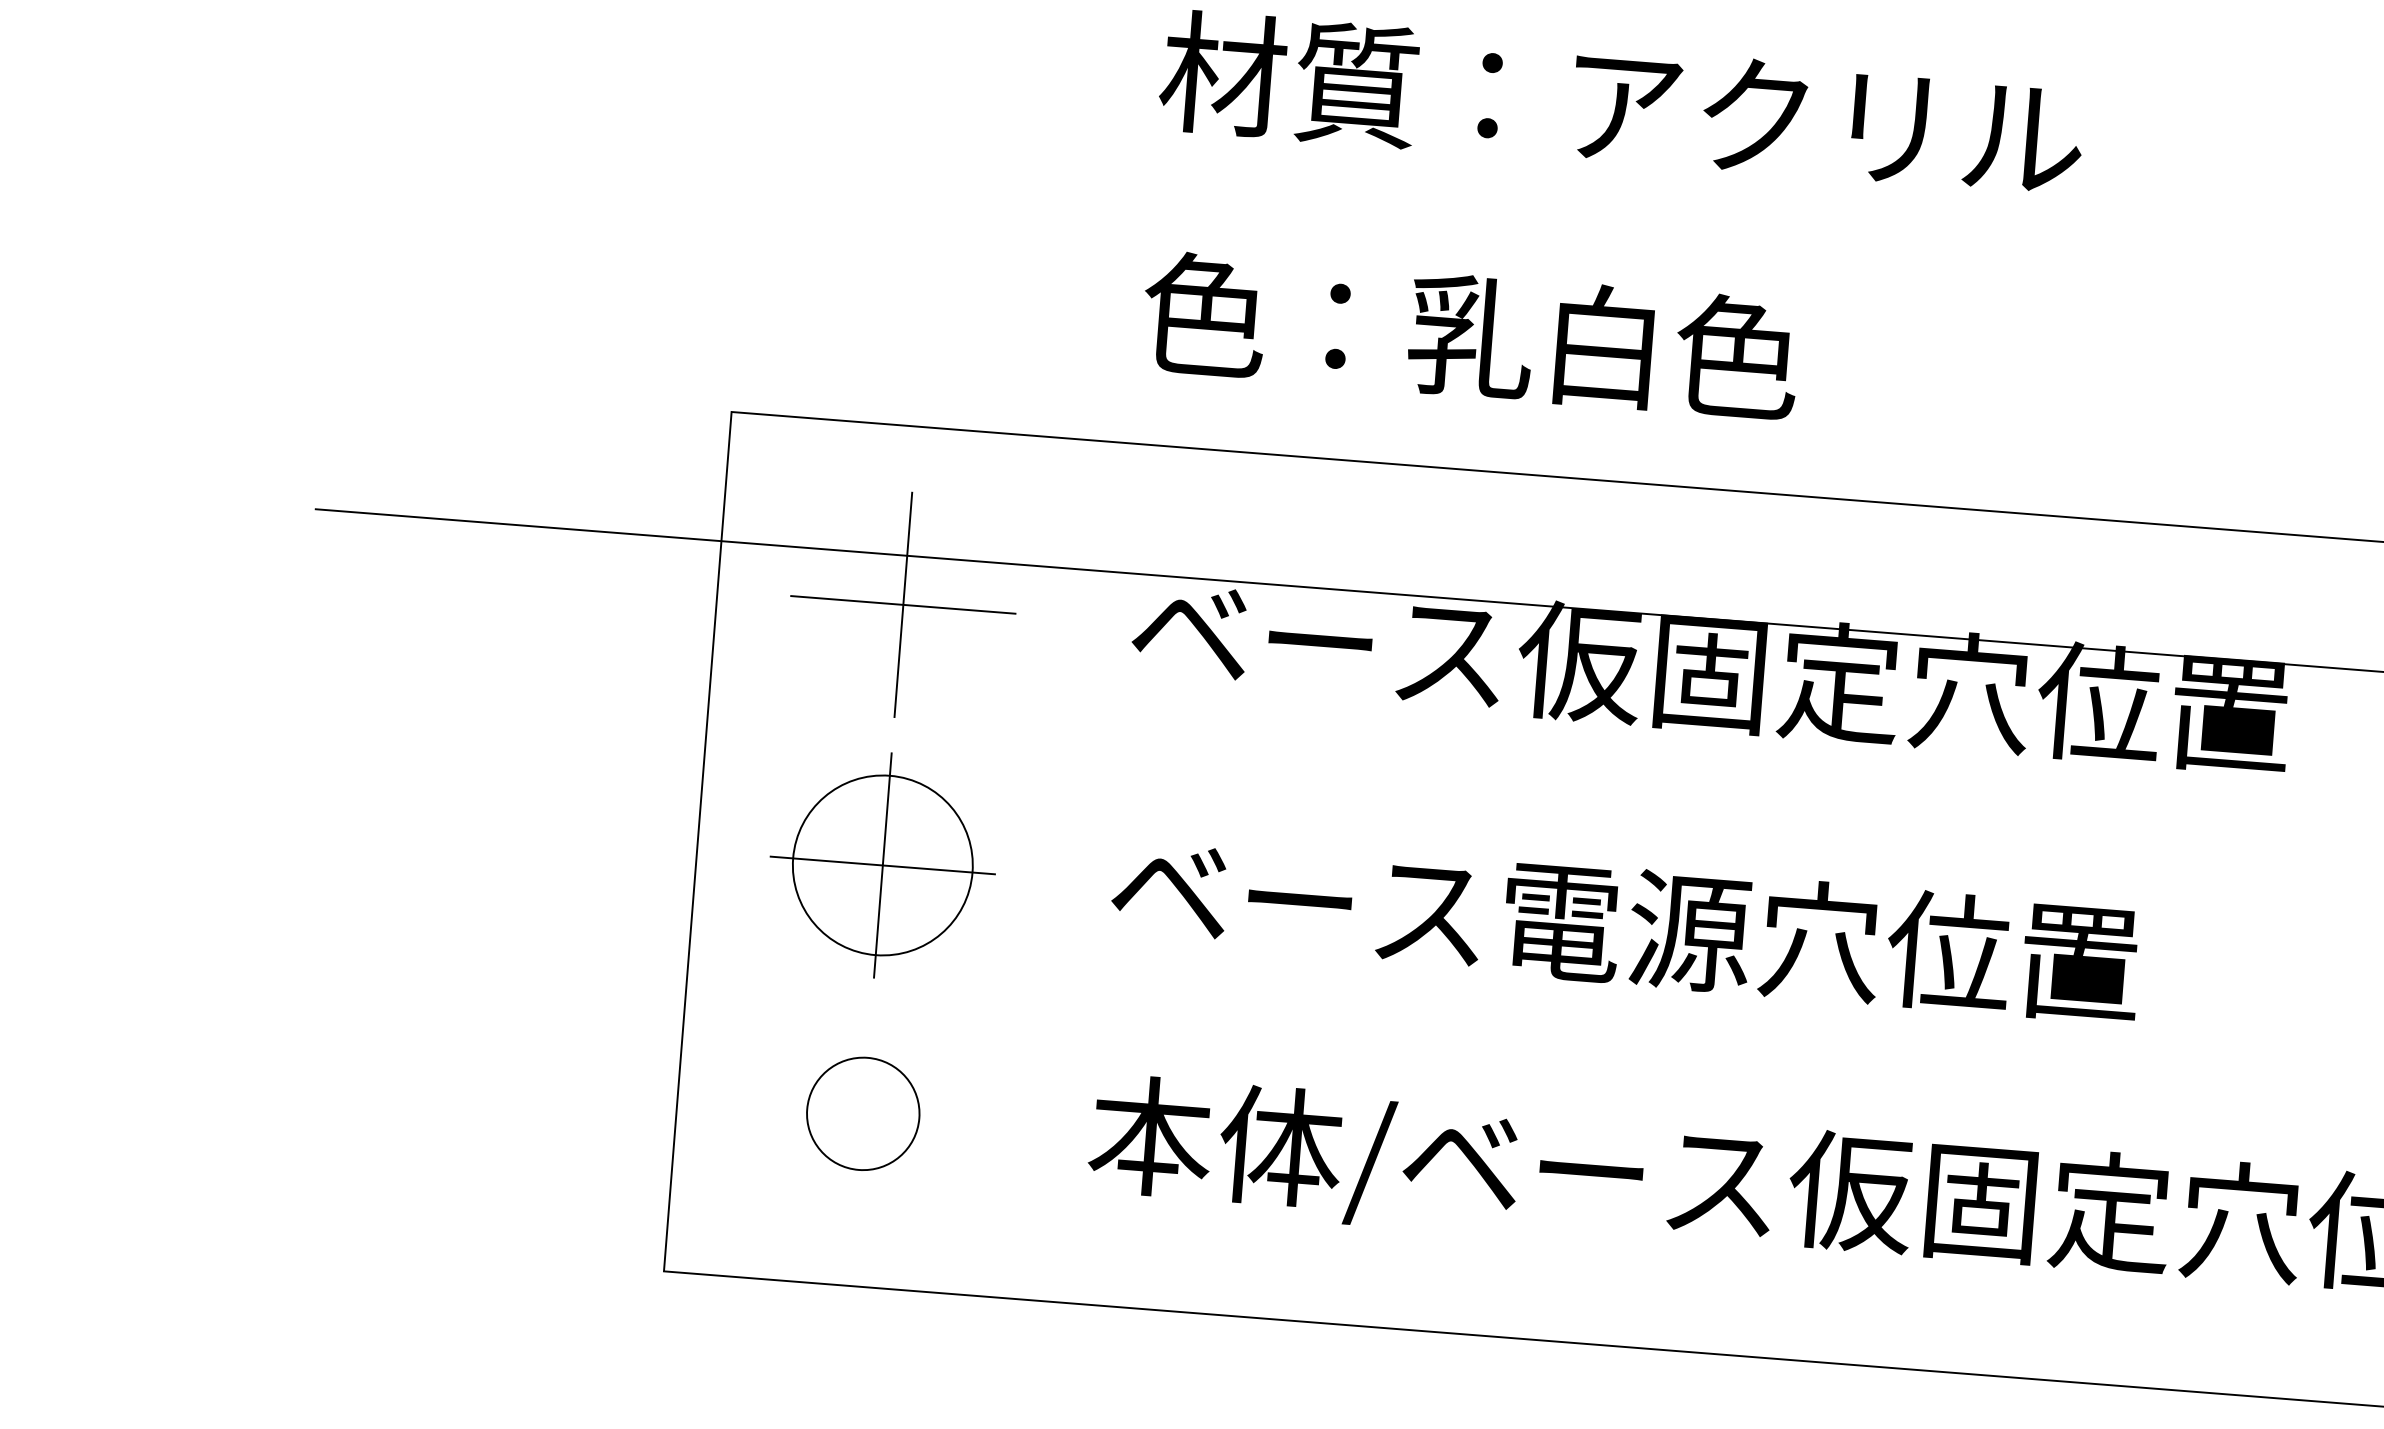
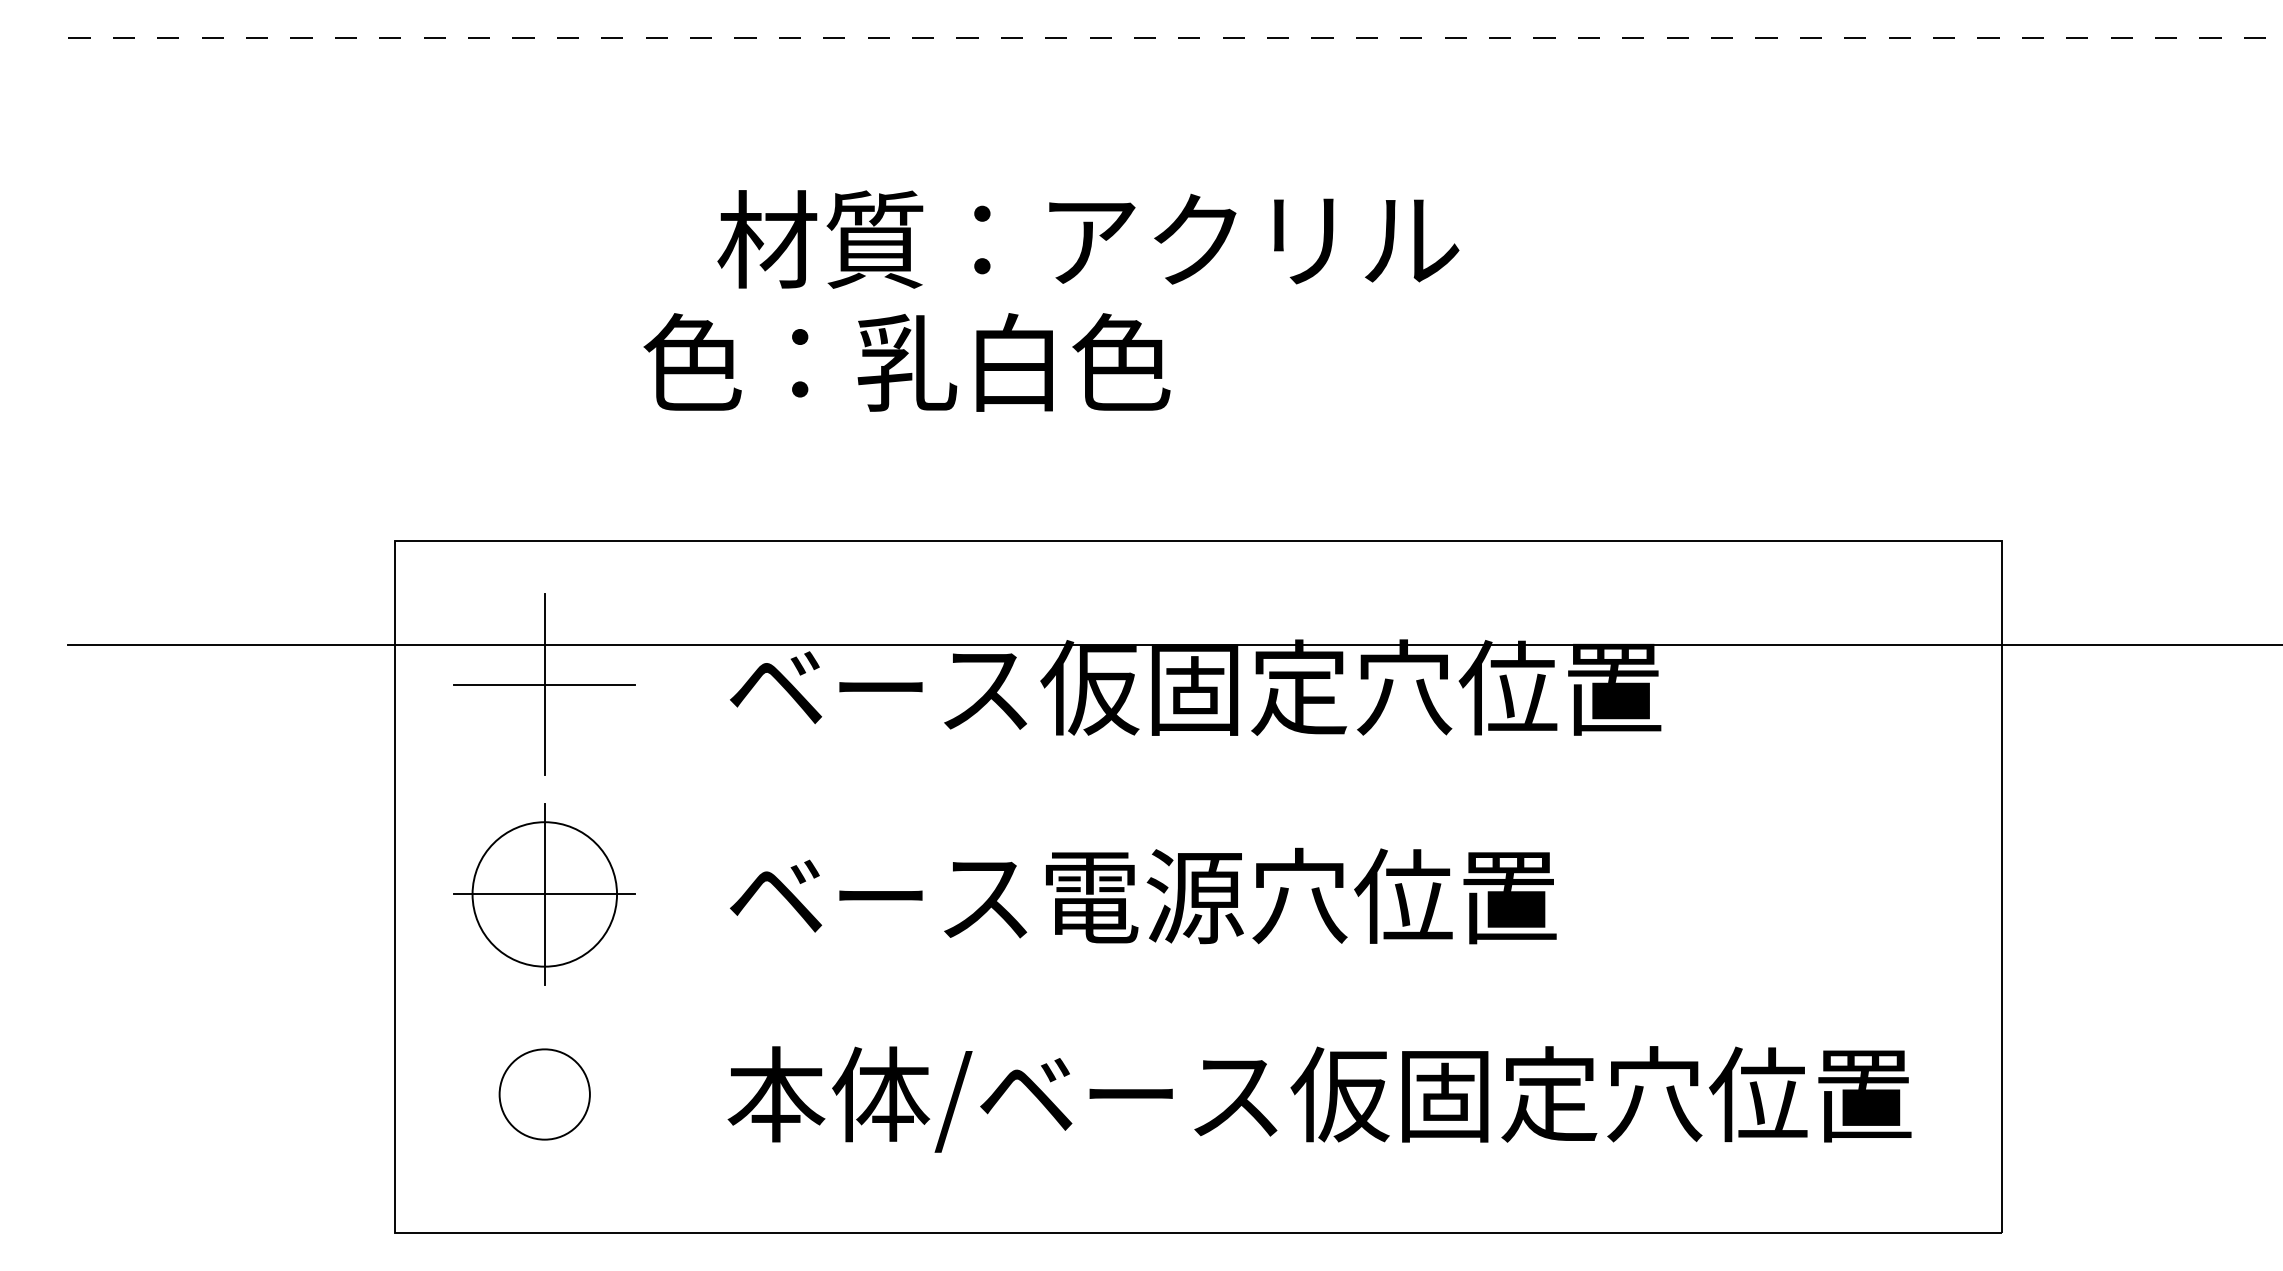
text: (1470, 335) -> (906, 362), moved

